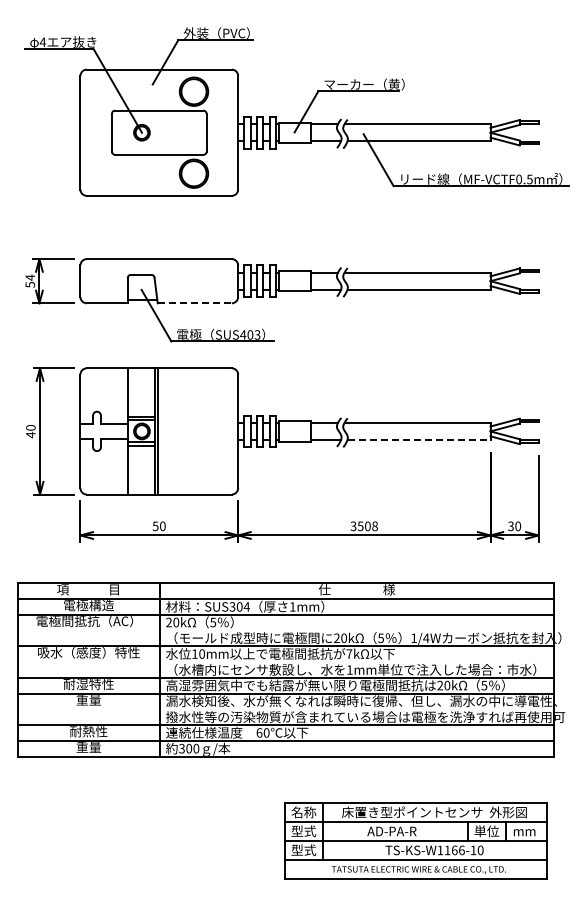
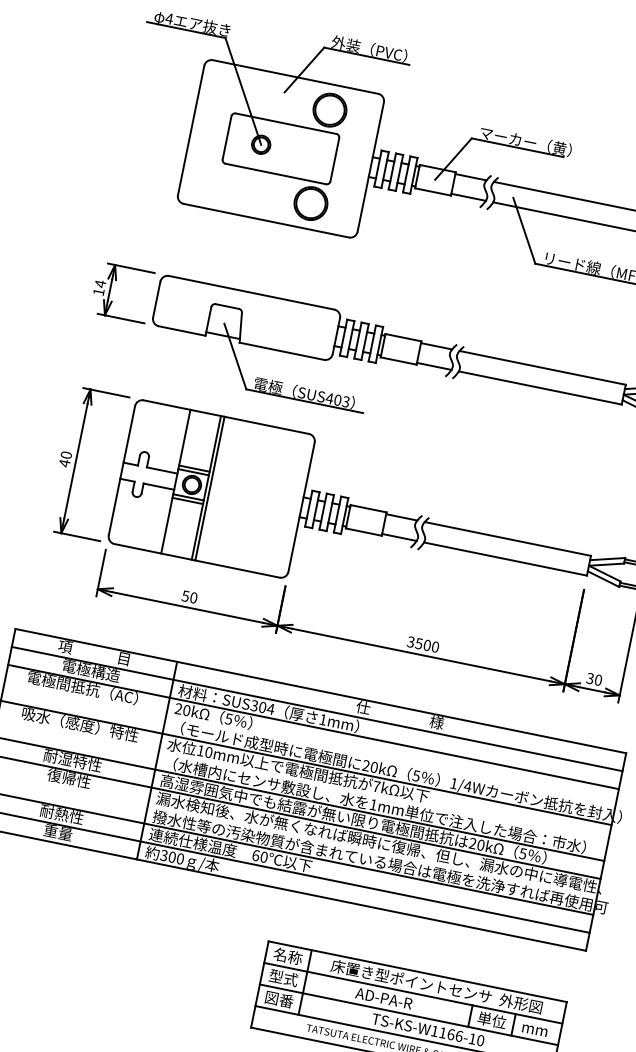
text: (30, 284) -> (99, 291), 54 -> 14
line: (195, 303) -> (282, 351), dashed -> solid
line: (419, 440) -> (505, 559), dashed -> solid
text: (374, 526) -> (434, 647), 3508 -> 3500
text: (88, 700) -> (68, 779), 重量 -> 復帰性
text: (303, 850) -> (278, 999), 型式 -> 図番

